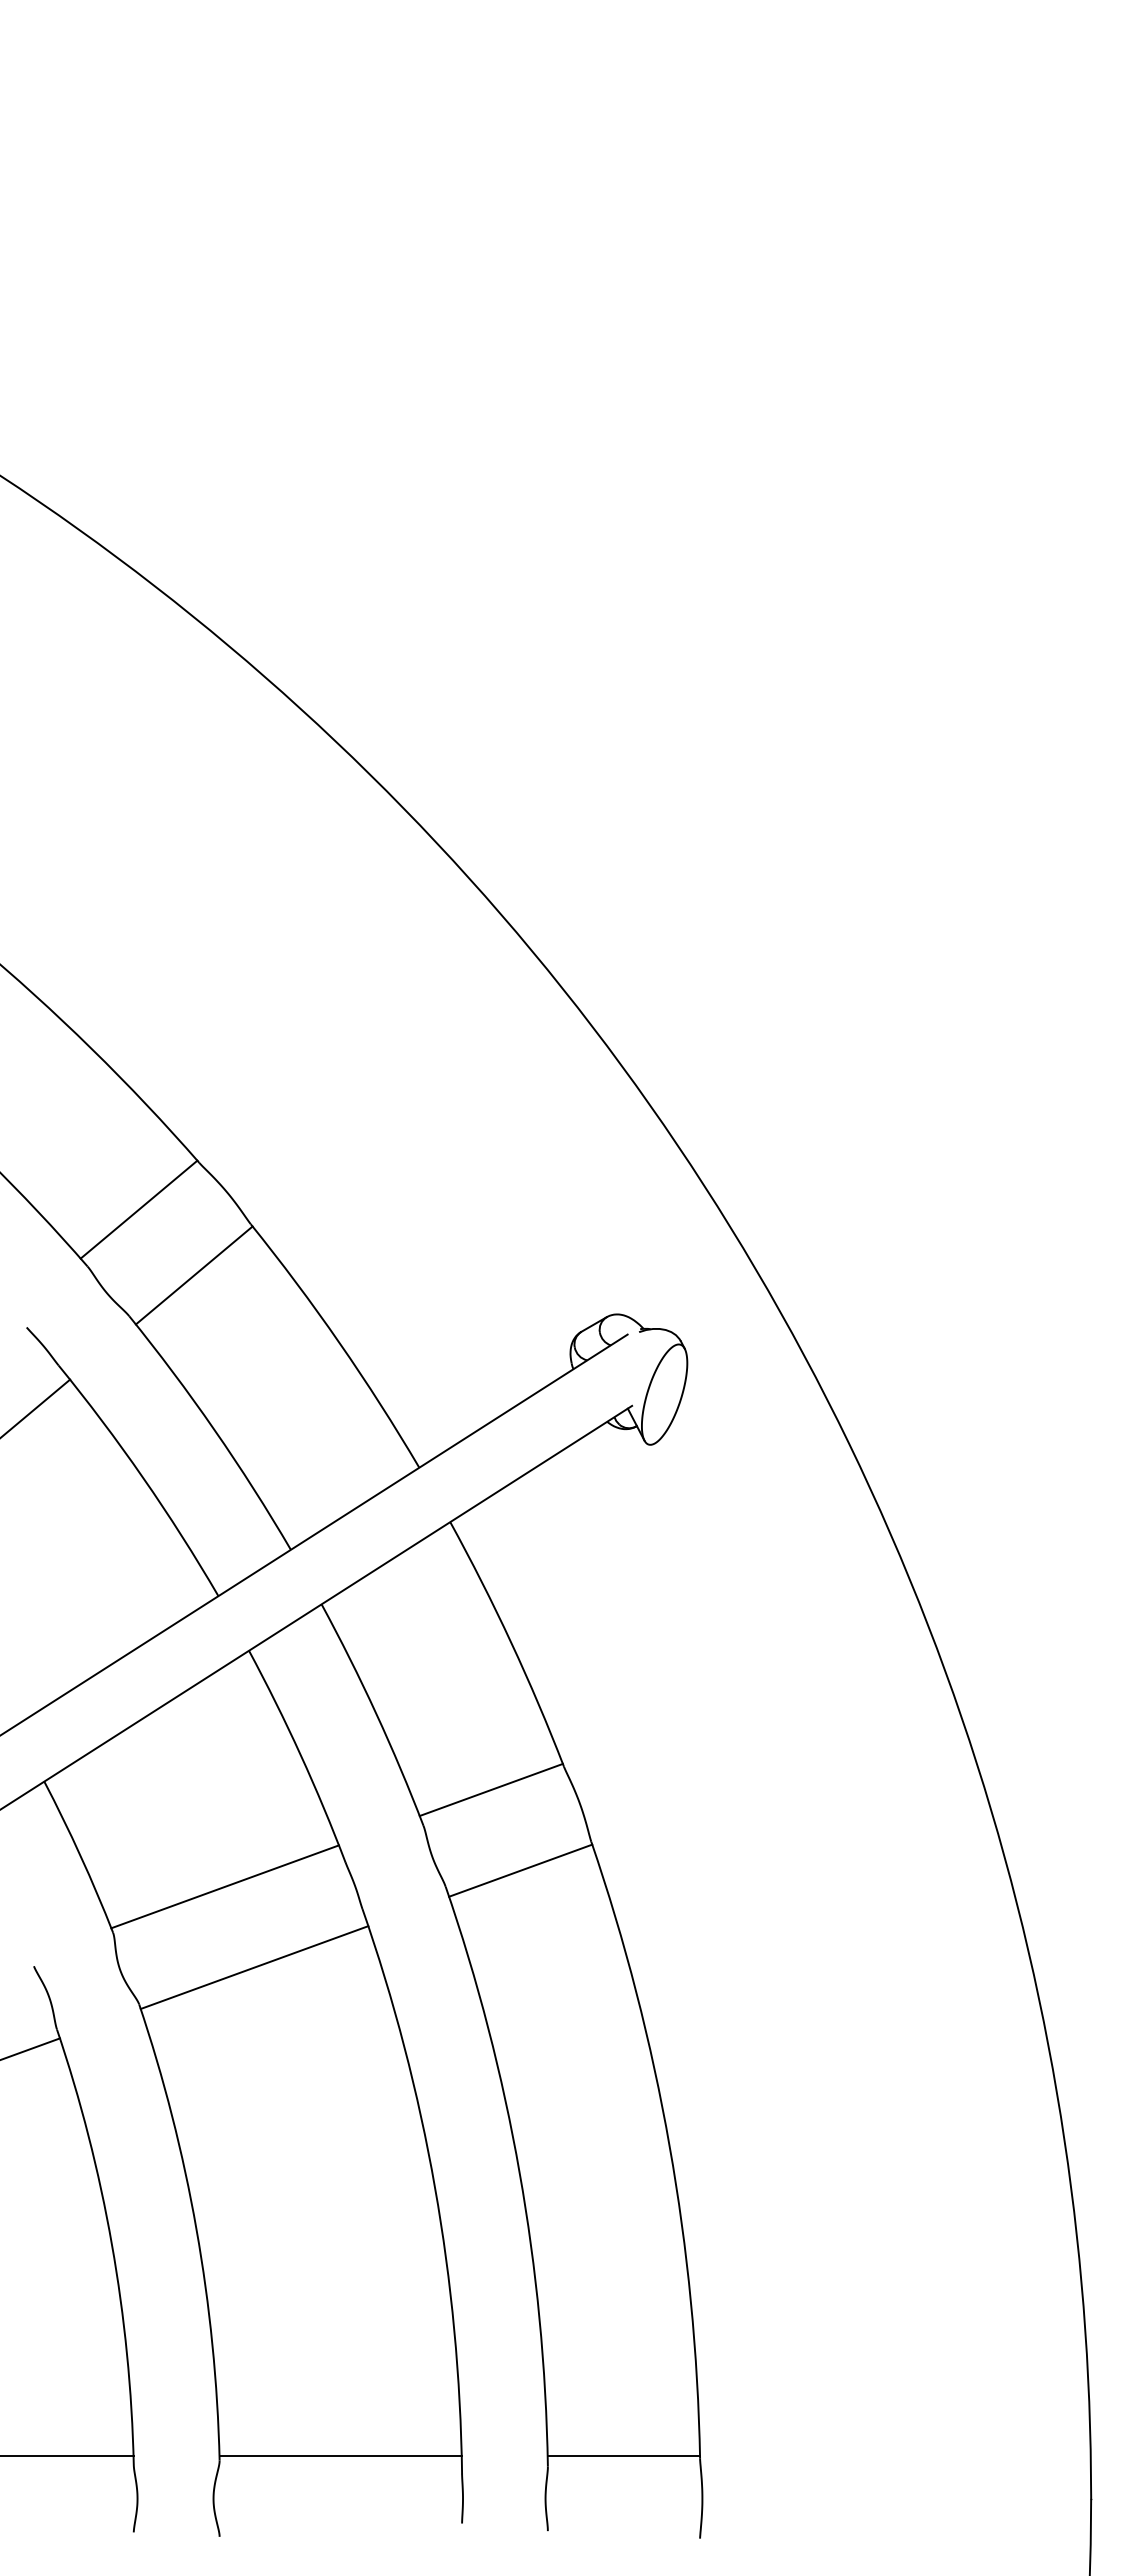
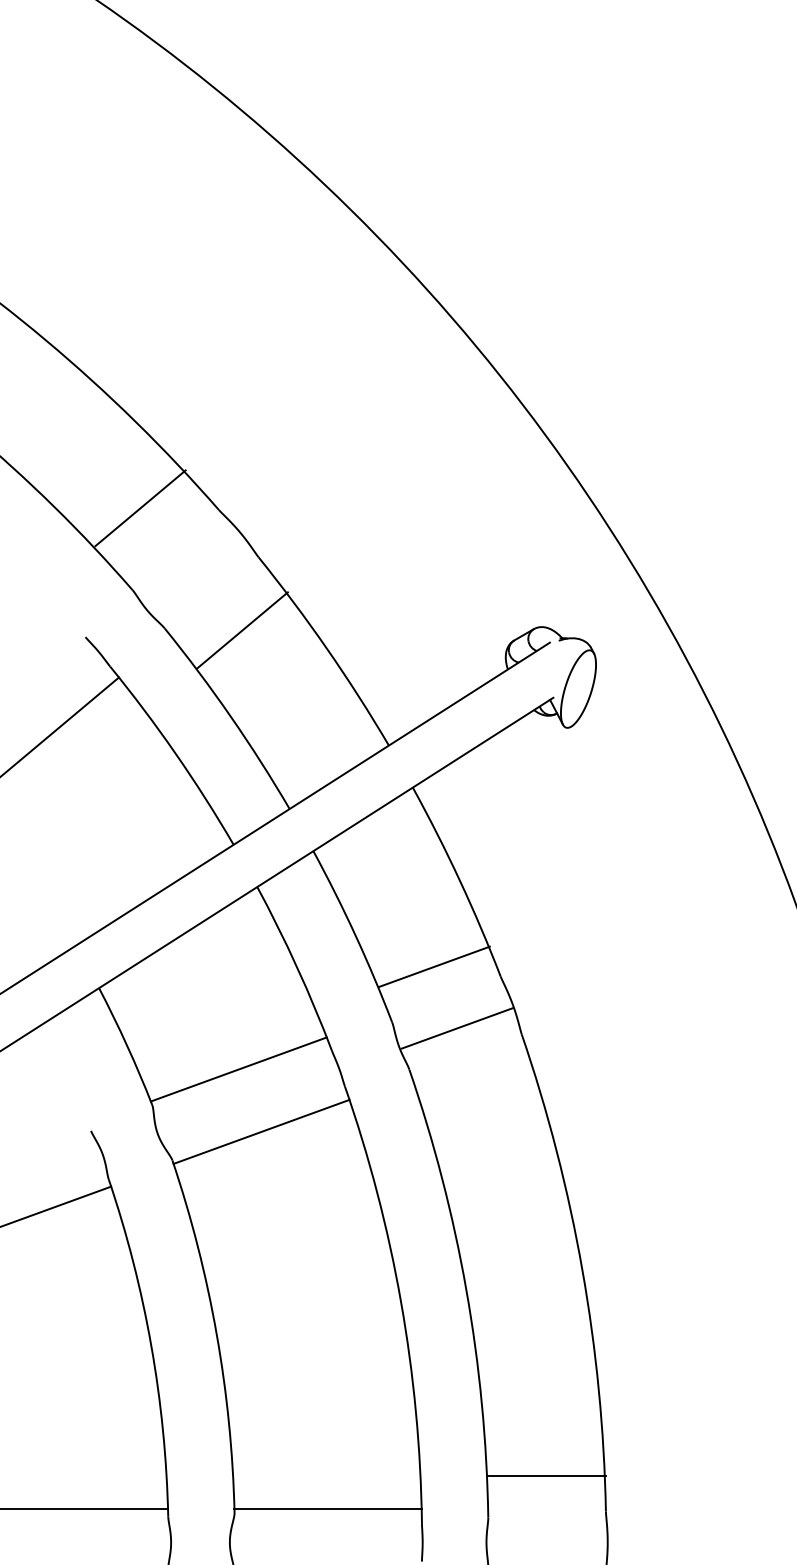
line: (138, 1209) -> (140, 508), moved
line: (193, 1275) -> (242, 630), moved
line: (490, 1789) -> (433, 966), moved
line: (520, 1870) -> (457, 1028), moved
line: (623, 2455) -> (546, 1475), moved

